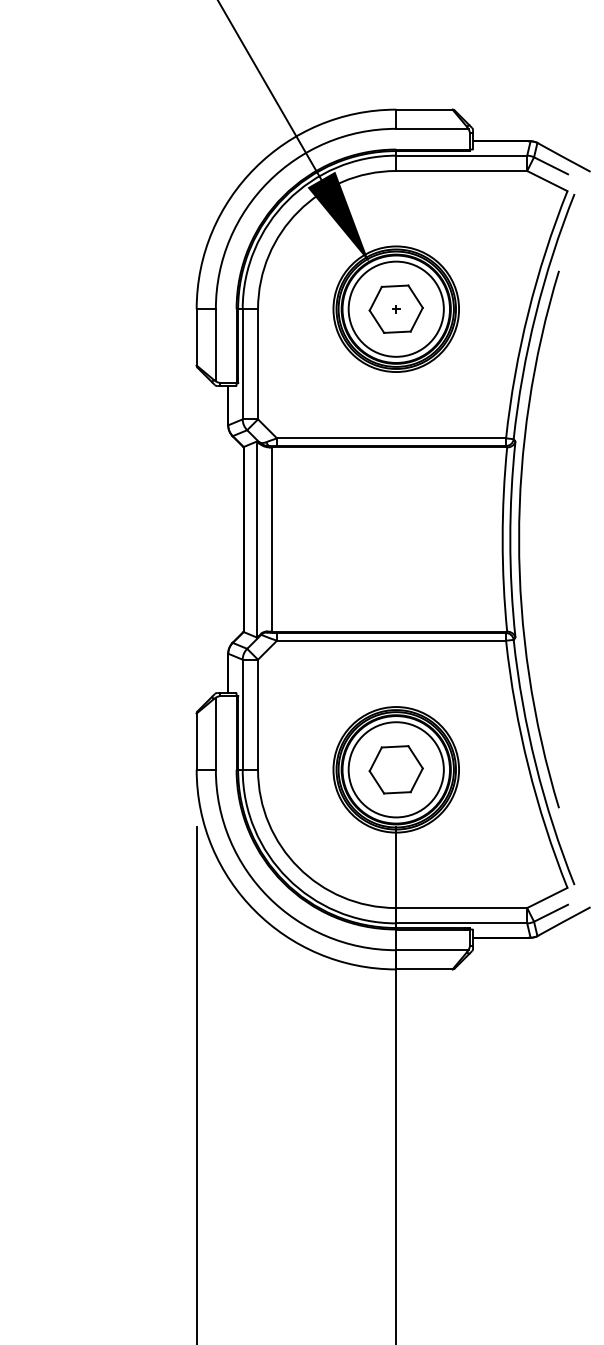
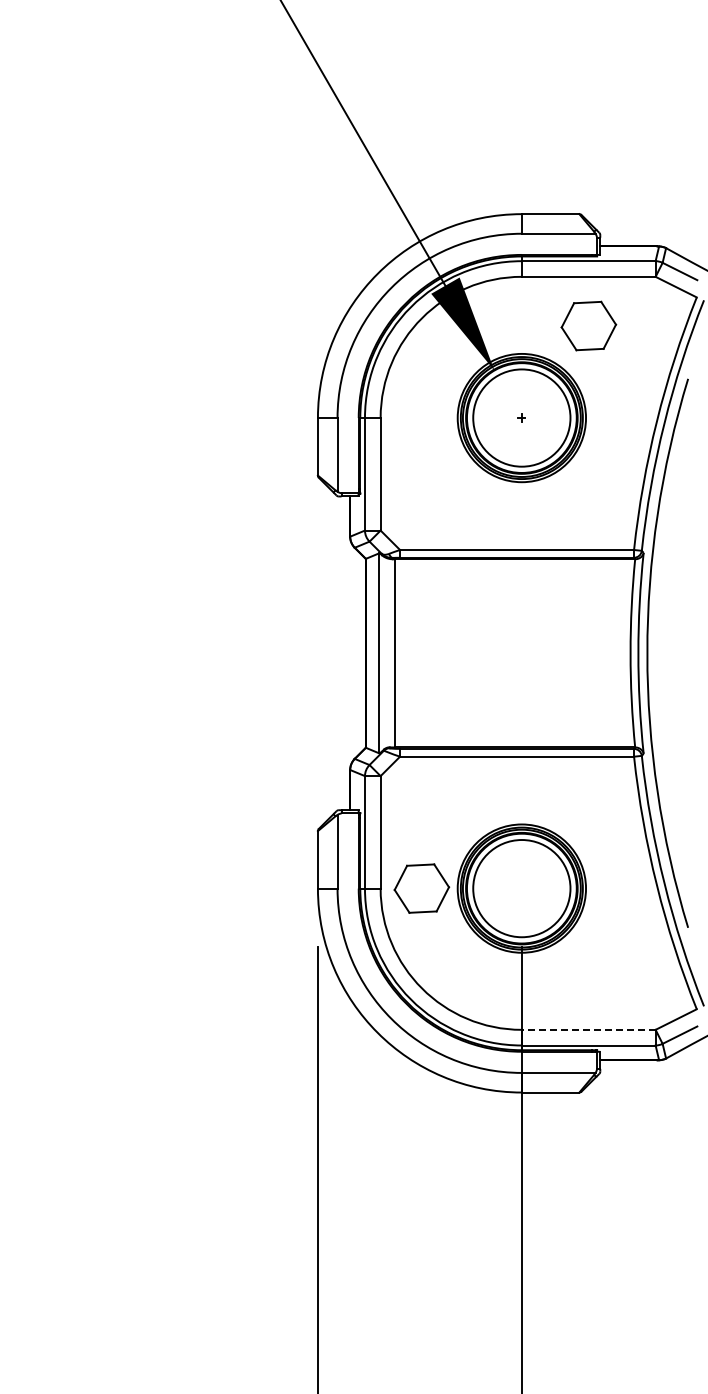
part: (395, 308) -> (588, 325), moved
part: (395, 769) -> (421, 888), moved
line: (461, 907) -> (588, 1029), solid -> dashed

